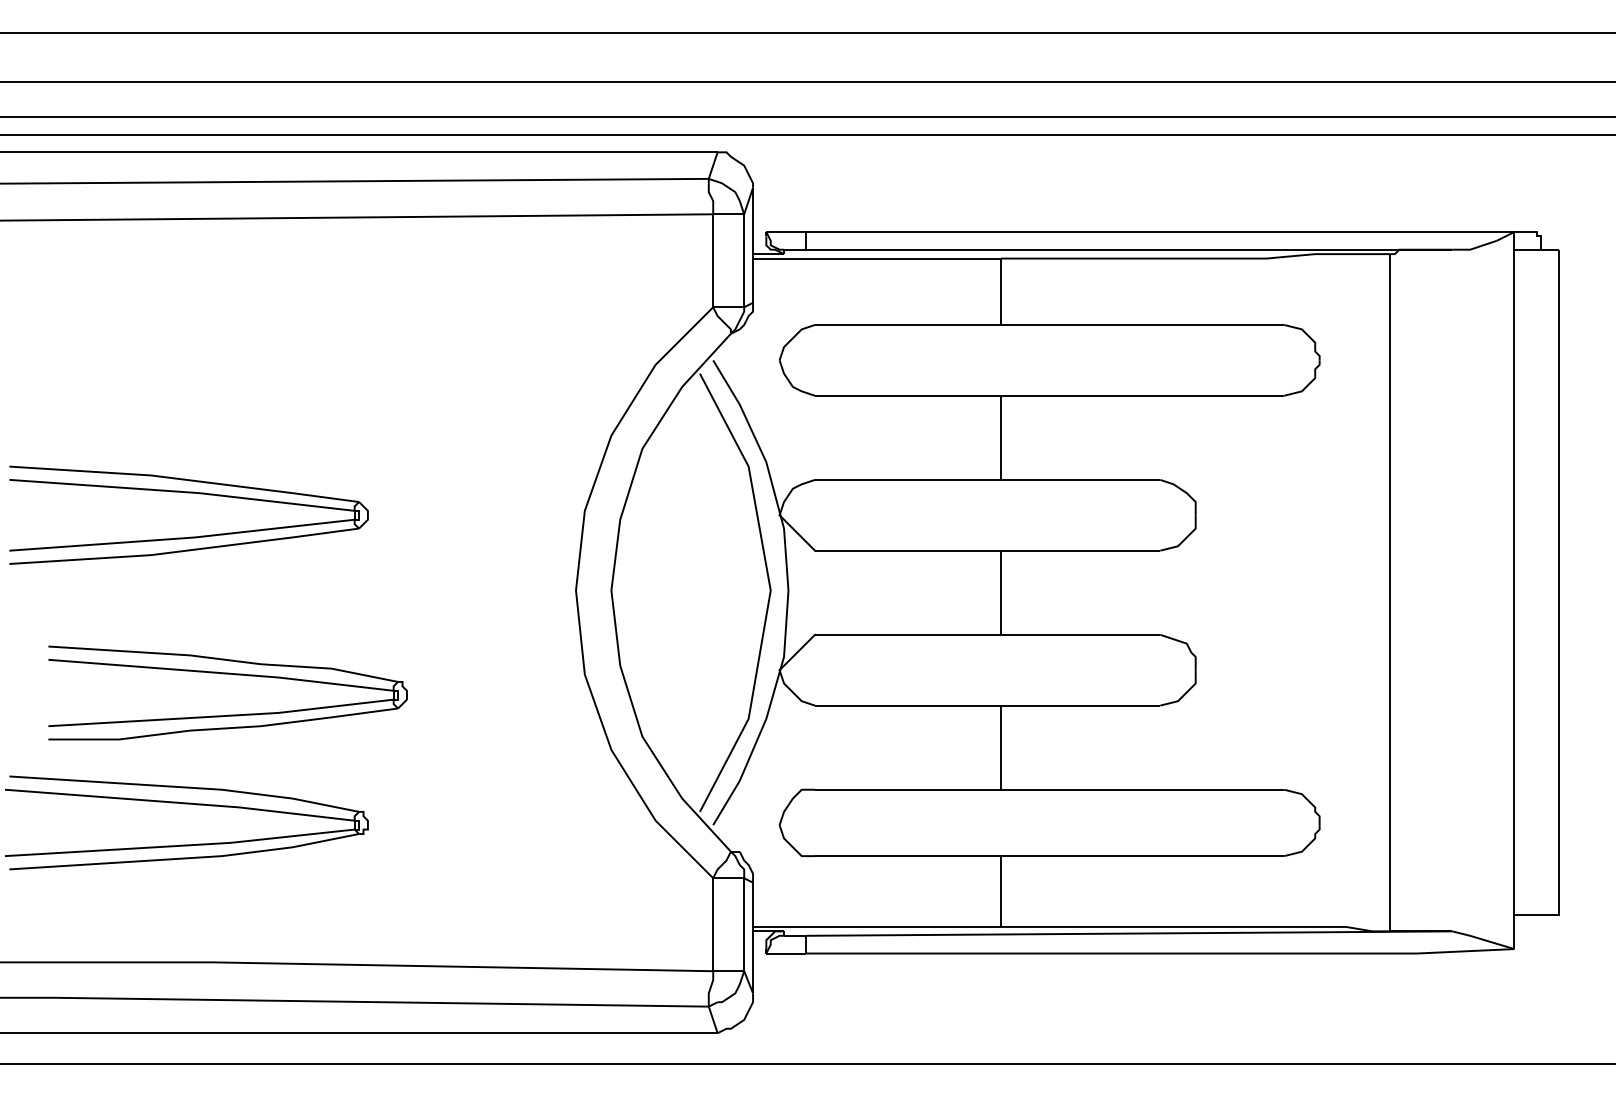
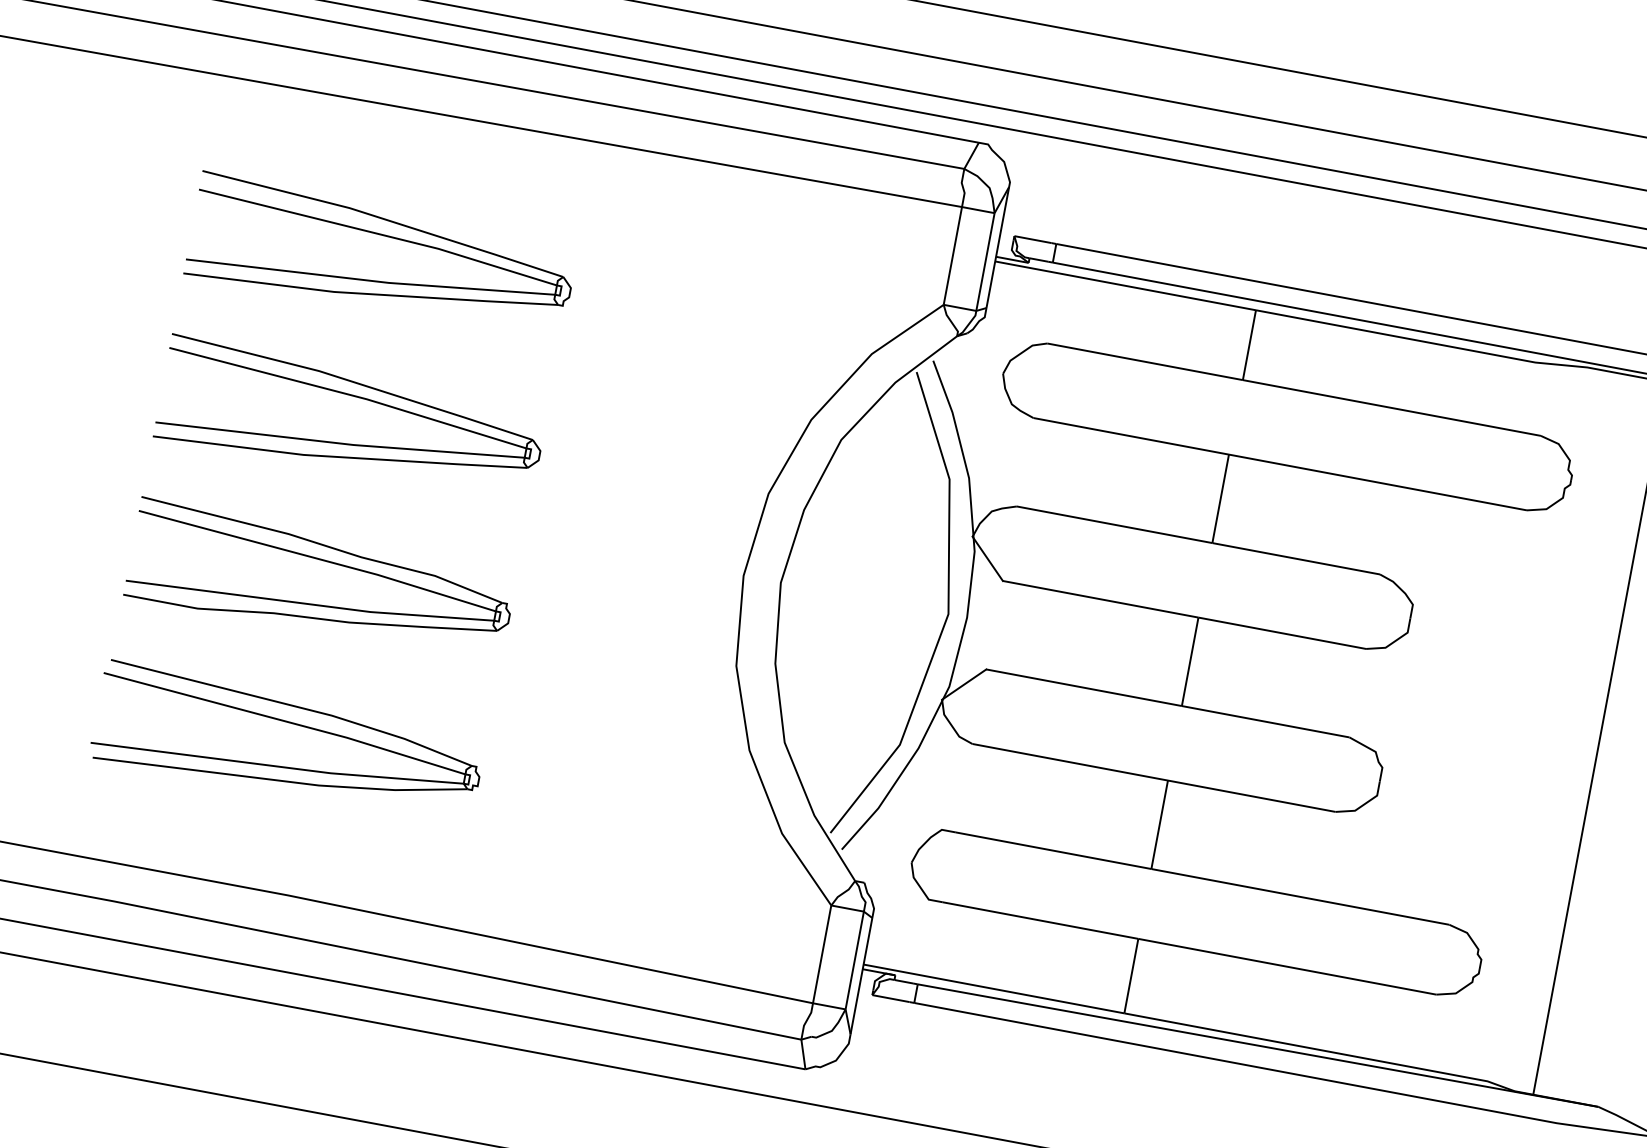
part: (188, 340) -> (385, 236), added
part: (227, 674) -> (324, 561), moved

